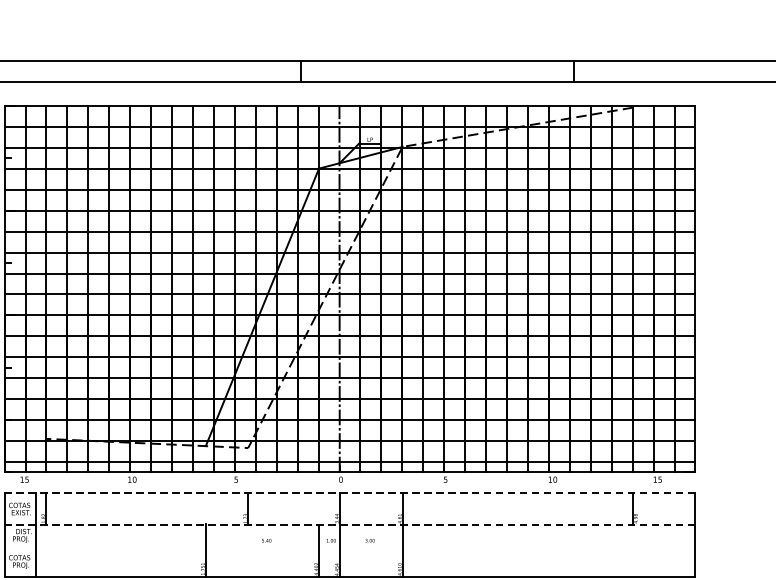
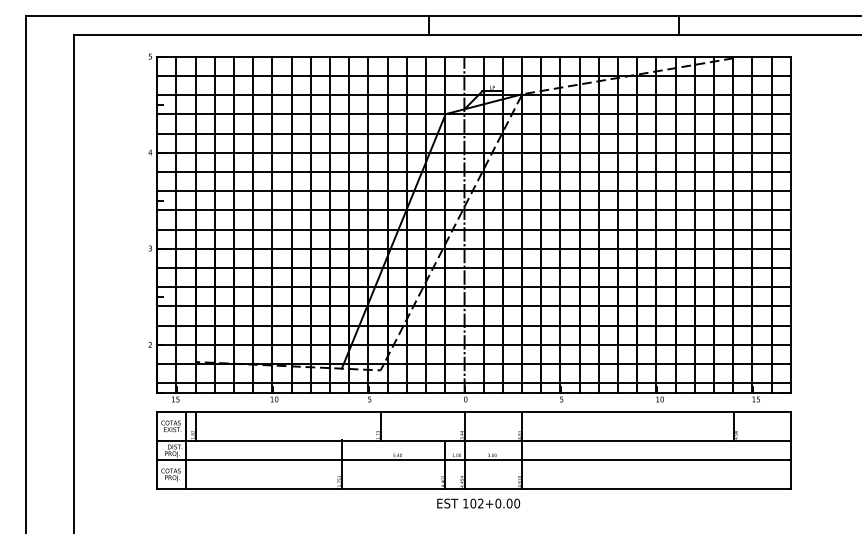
line: (350, 492) -> (474, 411), dashed -> solid
line: (350, 524) -> (474, 440), dashed -> solid
line: (349, 545) -> (473, 459), added

